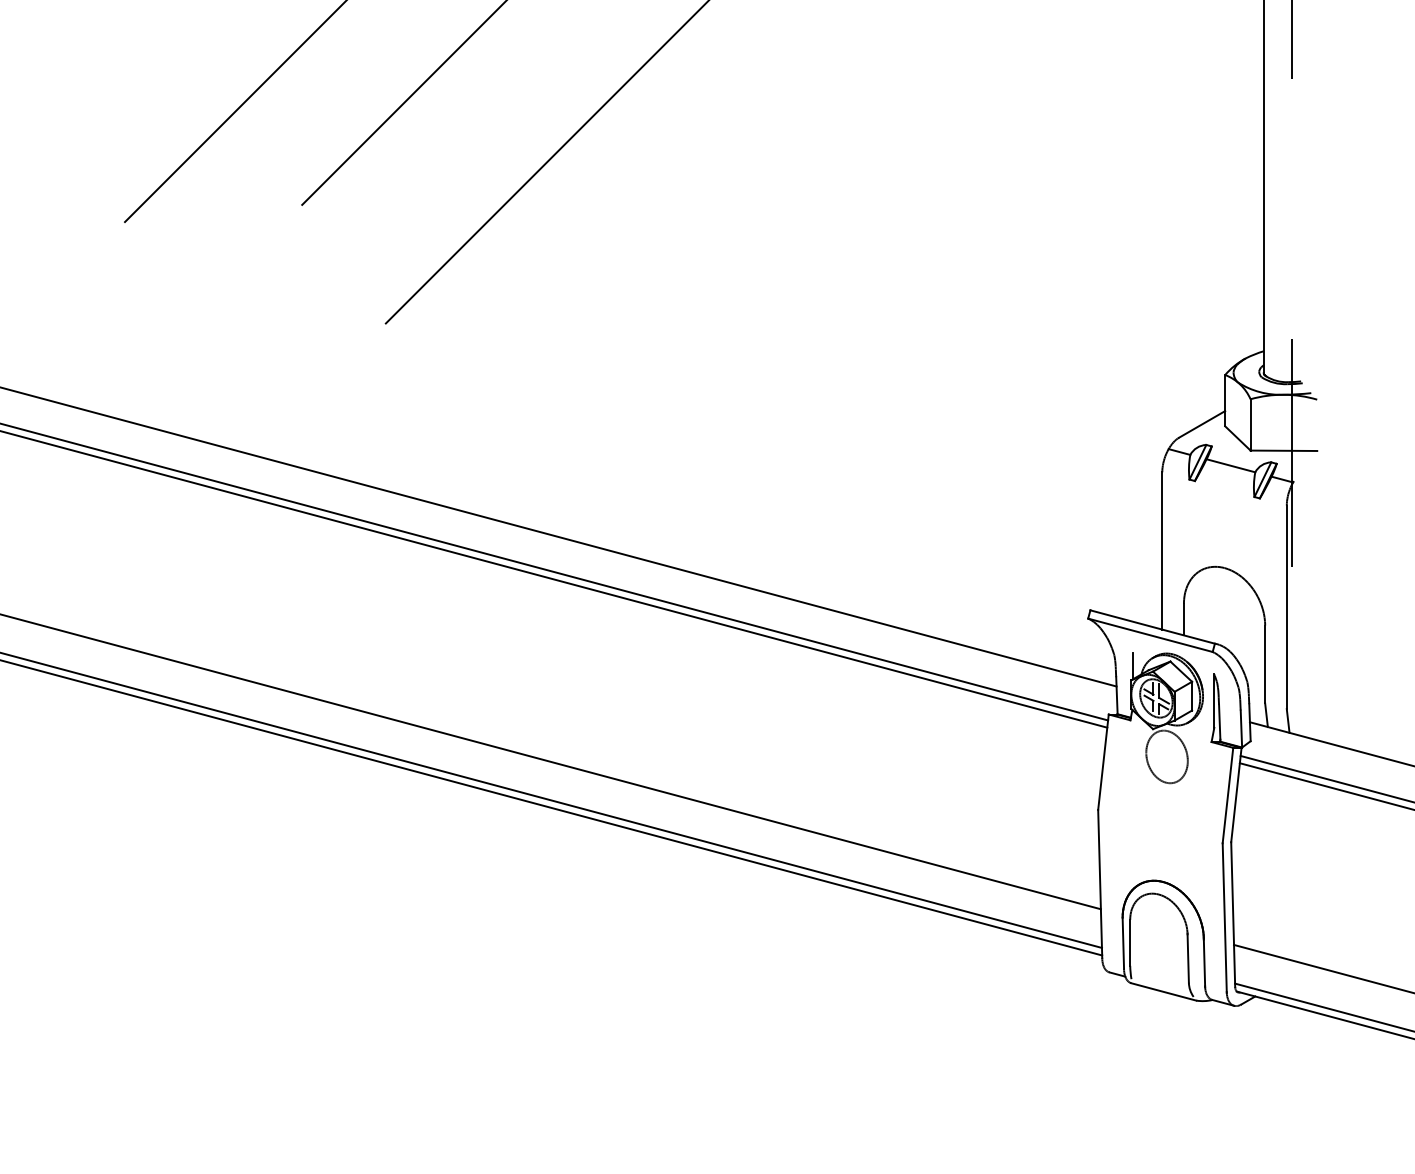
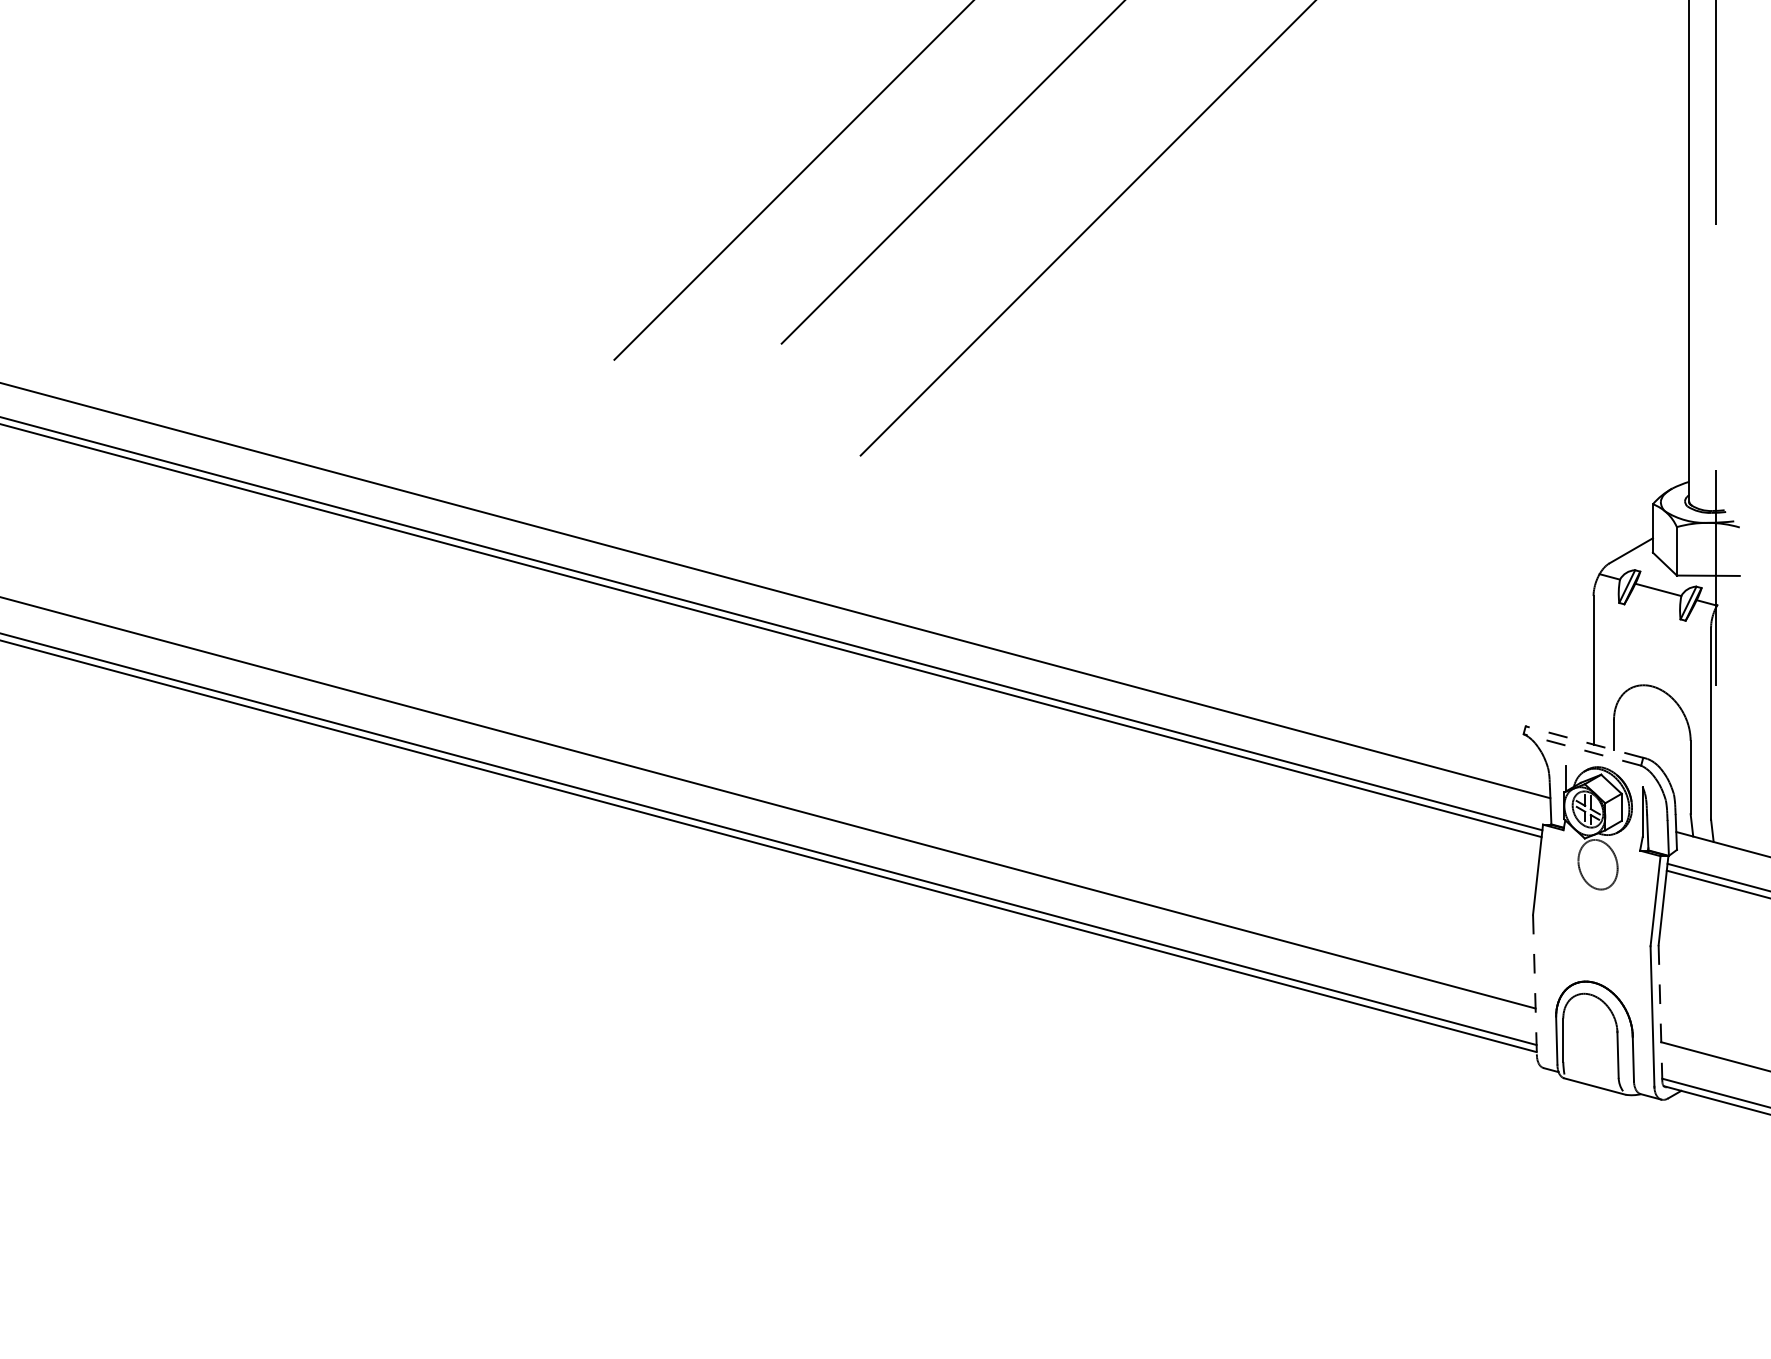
line: (1152, 627) -> (1584, 742), solid -> dashed
line: (1150, 634) -> (1582, 749), solid -> dashed
line: (1099, 883) -> (1534, 984), solid -> dashed
line: (1233, 915) -> (1660, 1014), solid -> dashed

